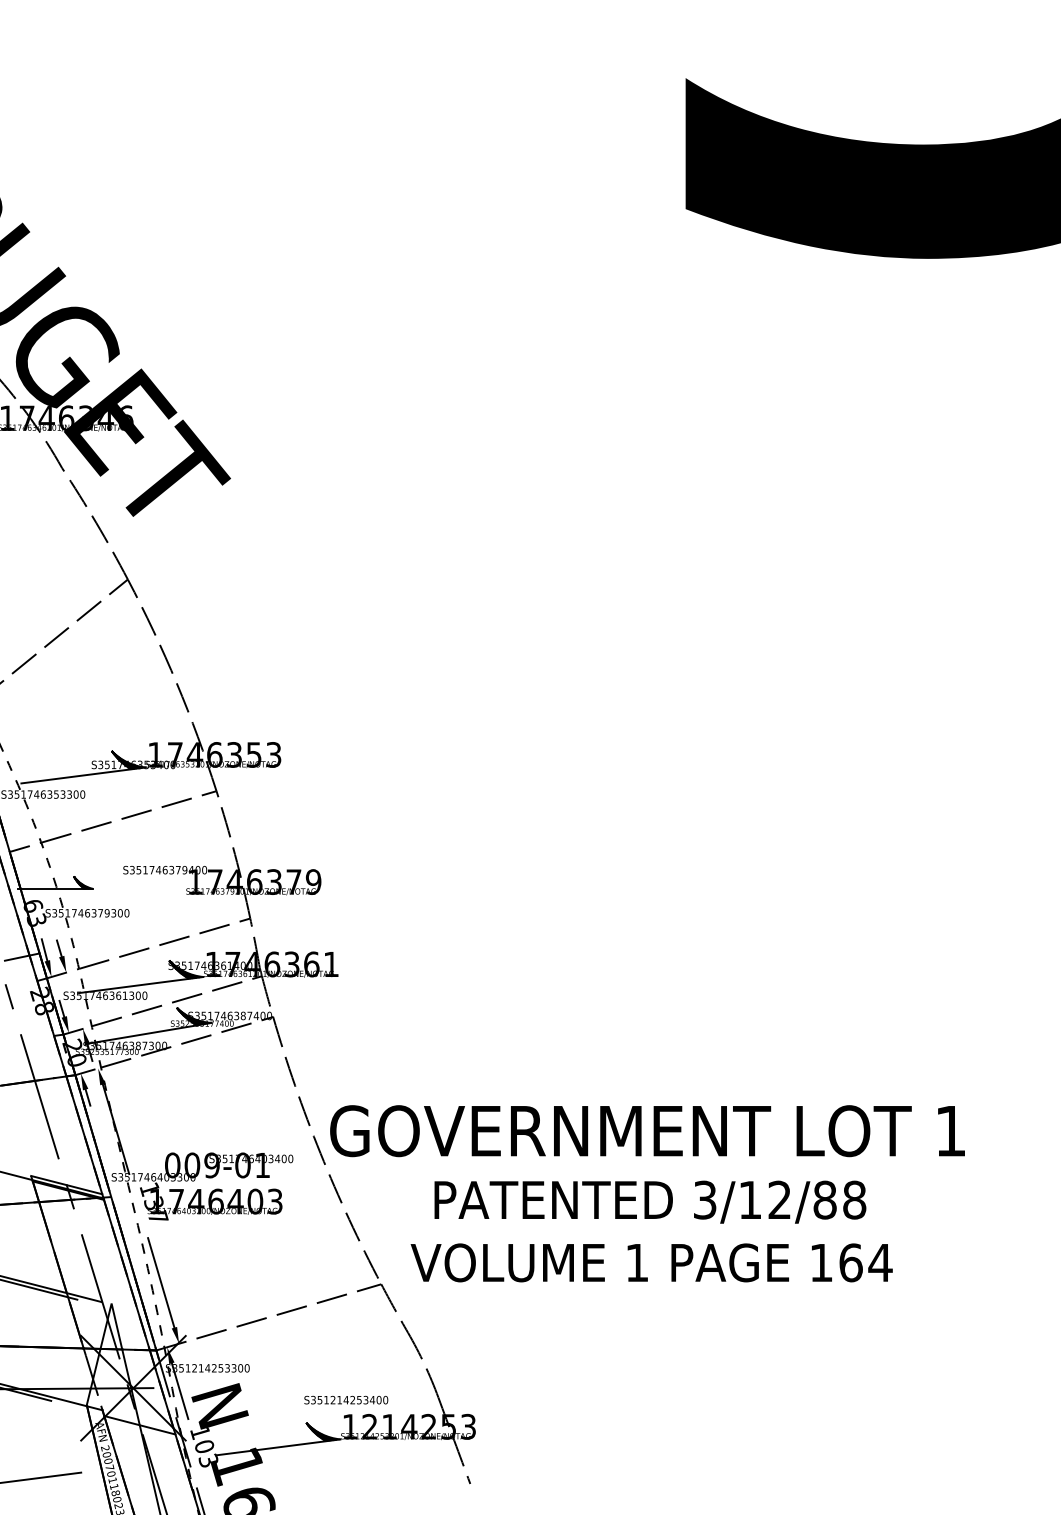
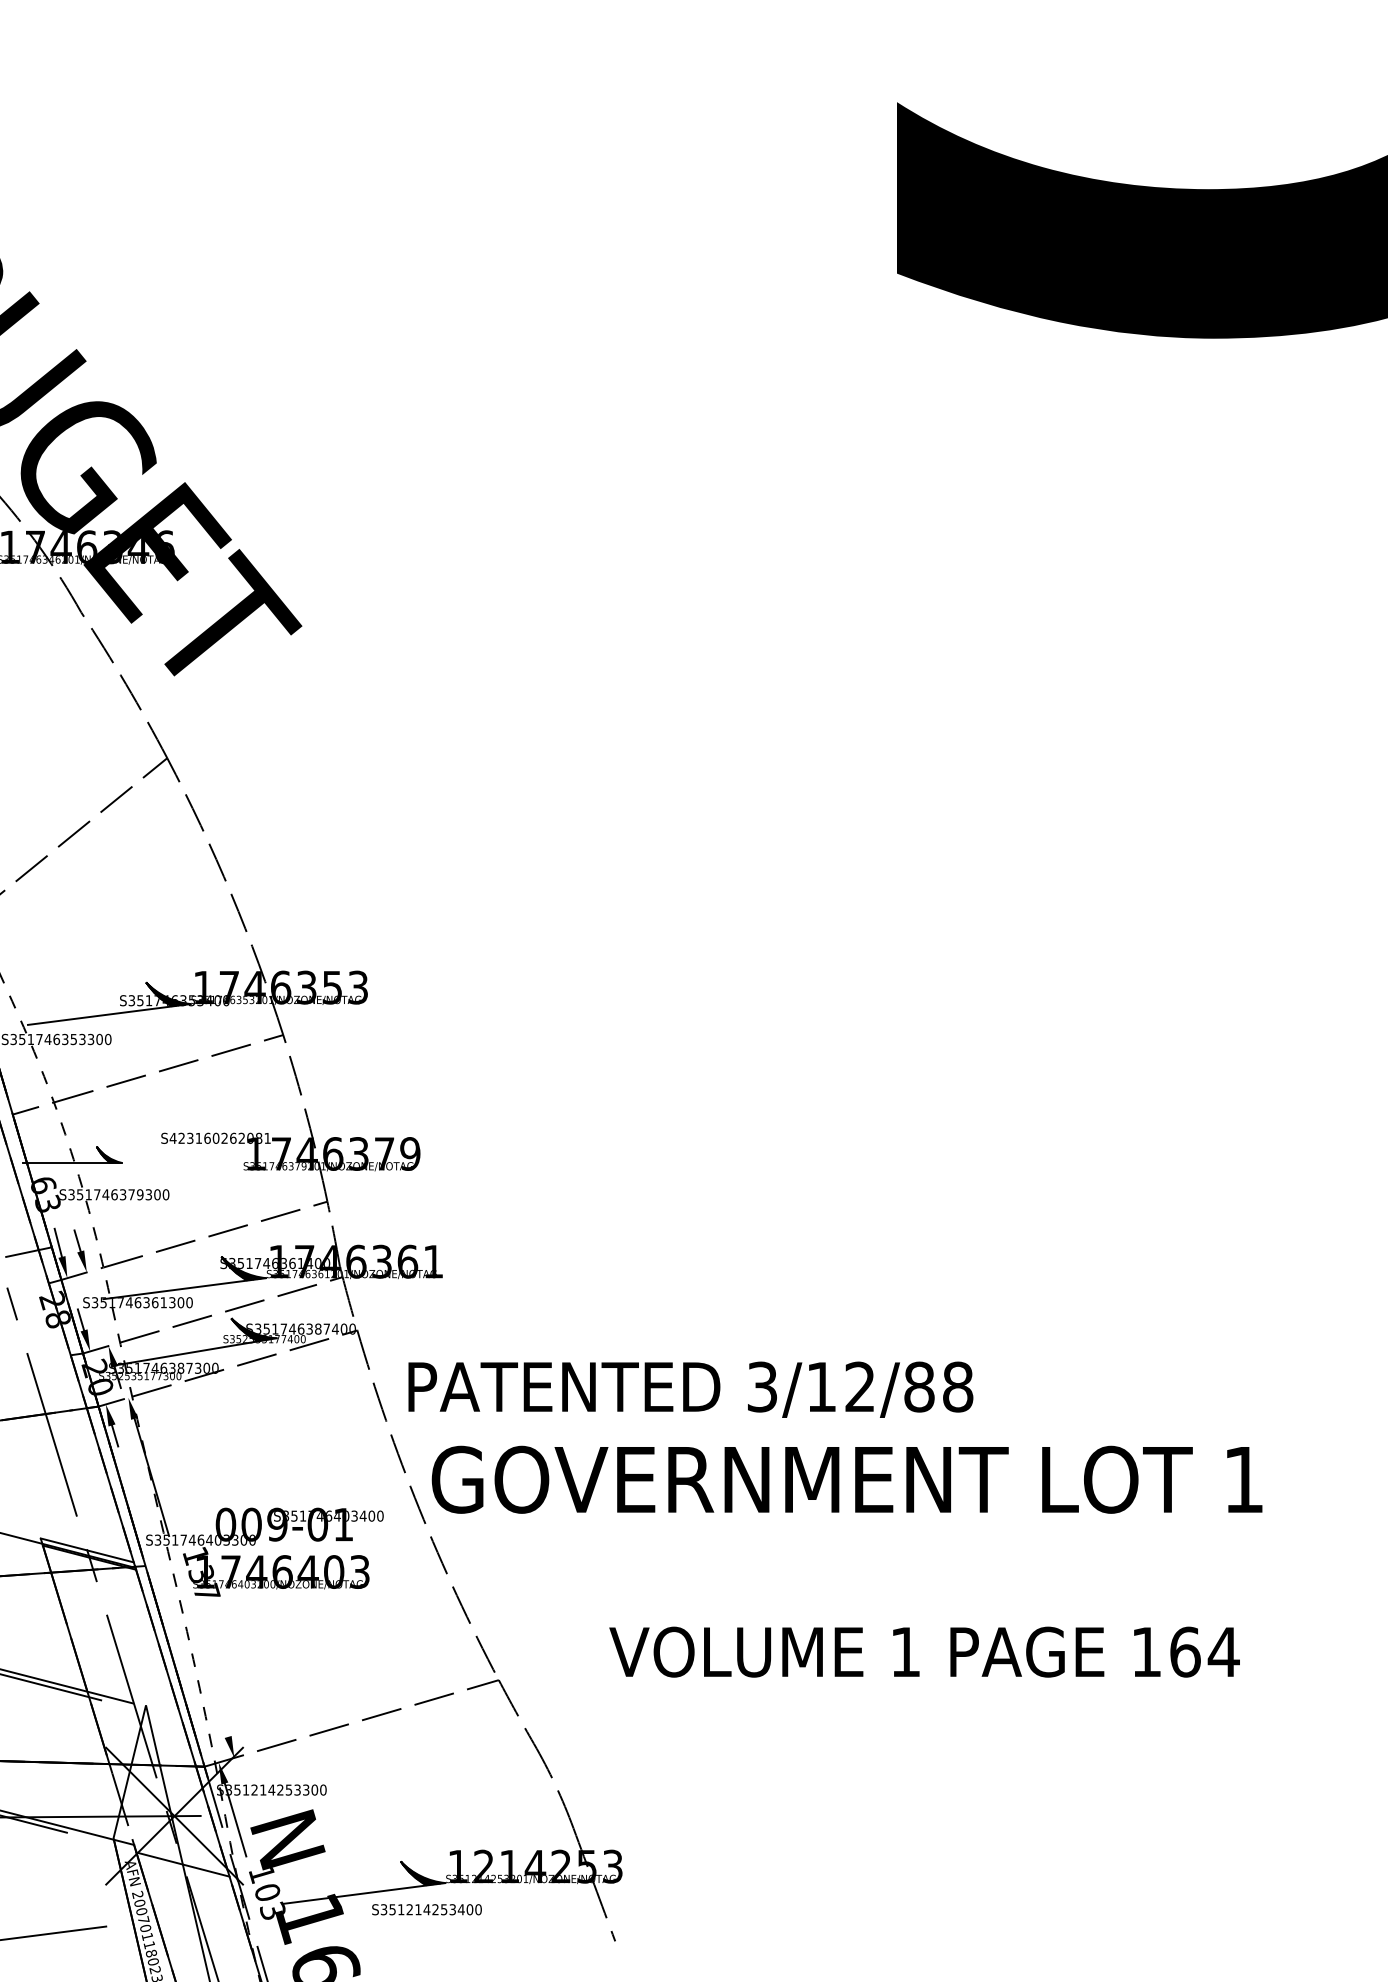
text: (167, 869) -> (219, 1137), S351746379400 -> S423160262081
text: (650, 1201) -> (690, 1389), moved
text: (651, 1262) -> (924, 1651), moved
line: (160, 1282) -> (210, 1677), removed
text: (345, 1399) -> (426, 1909), moved

